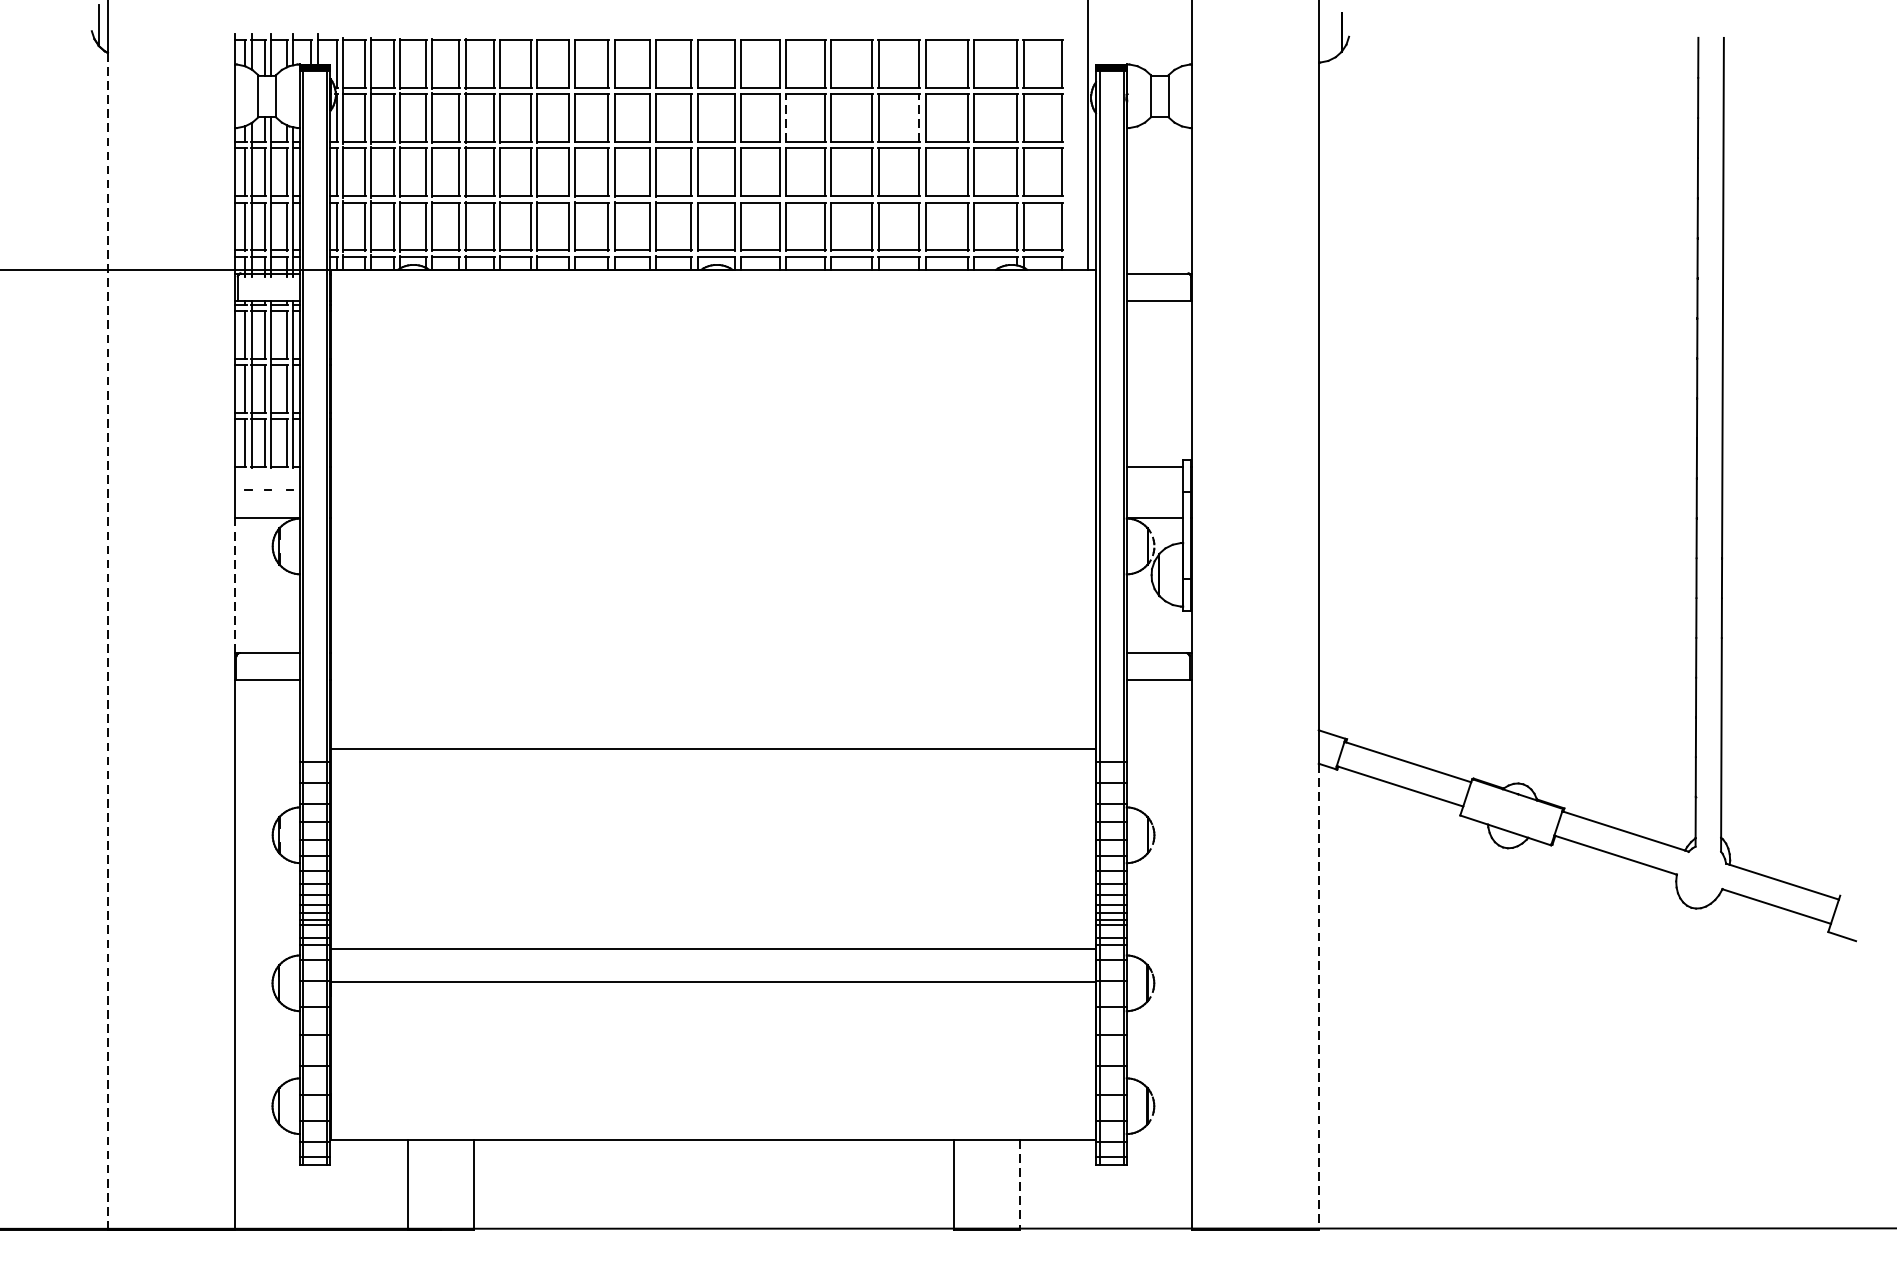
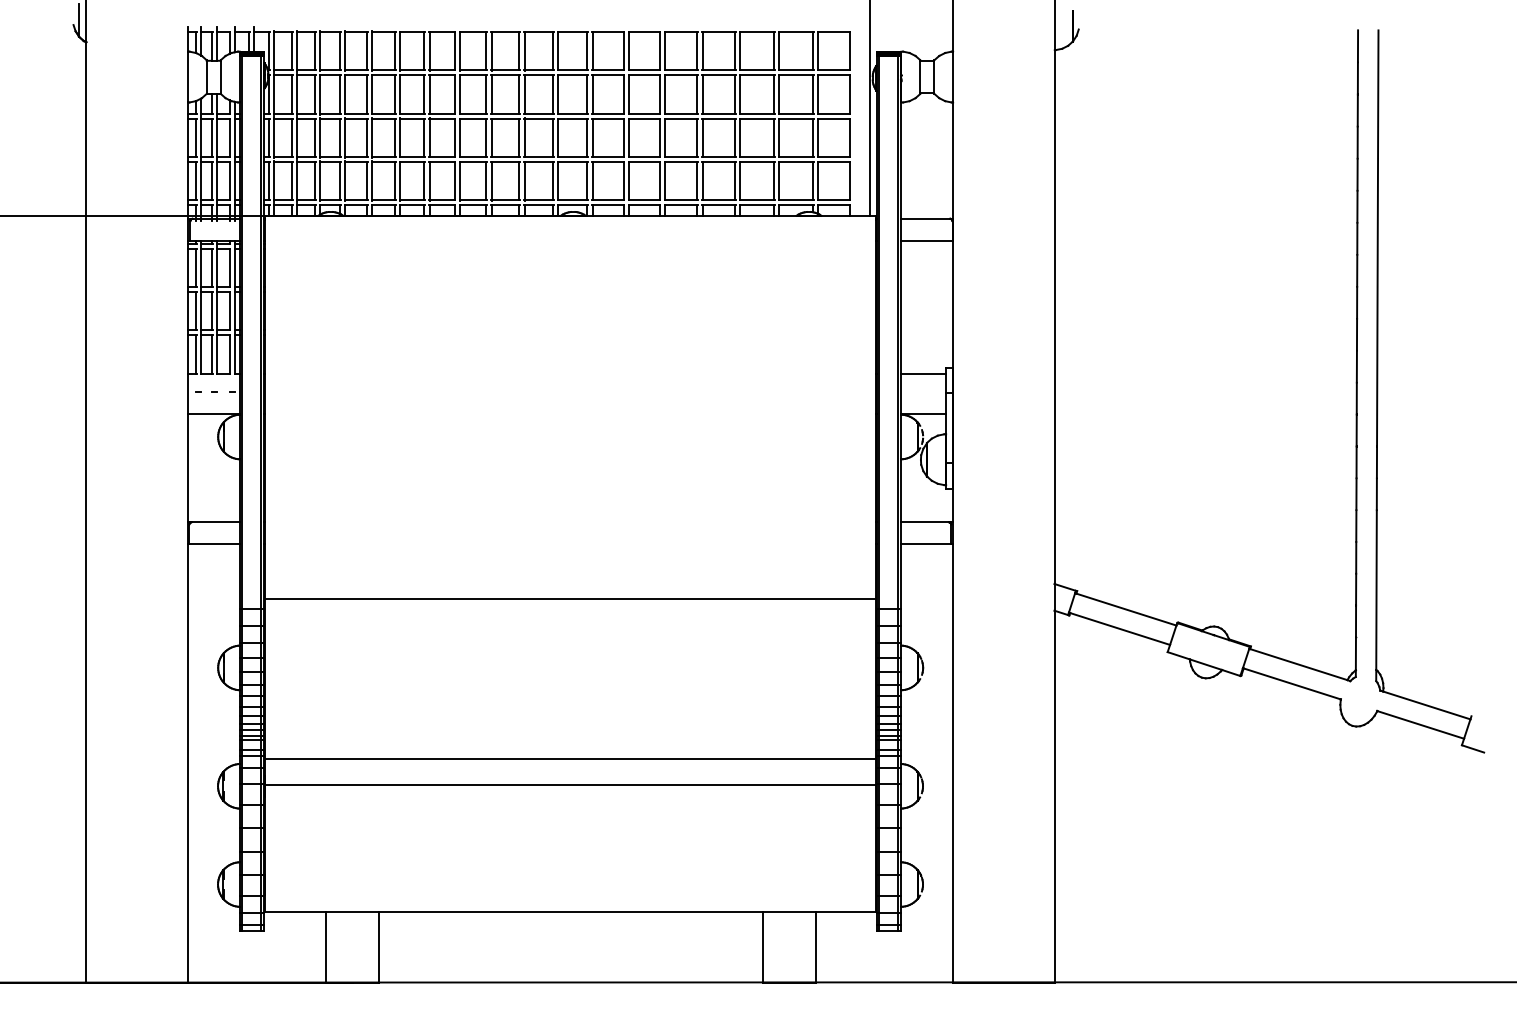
line: (785, 118) -> (628, 94), dashed -> solid
line: (919, 118) -> (735, 94), dashed -> solid
line: (235, 585) -> (188, 468), dashed -> solid
line: (108, 640) -> (86, 512), dashed -> solid
line: (1318, 997) -> (1054, 797), dashed -> solid
line: (1019, 1184) -> (815, 947), dashed -> solid

